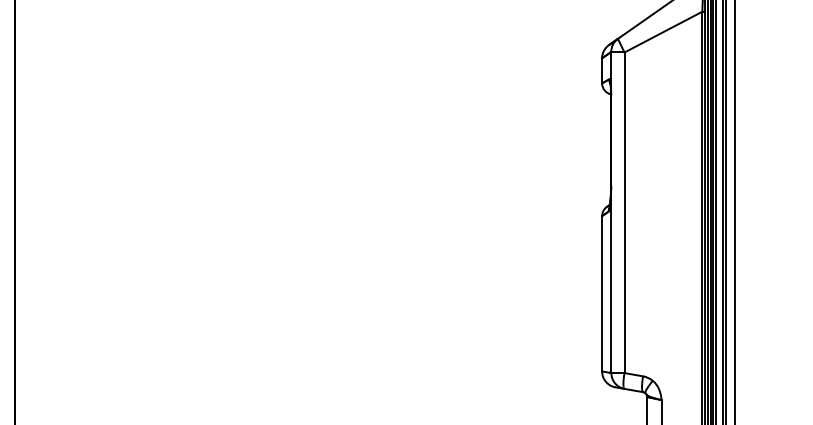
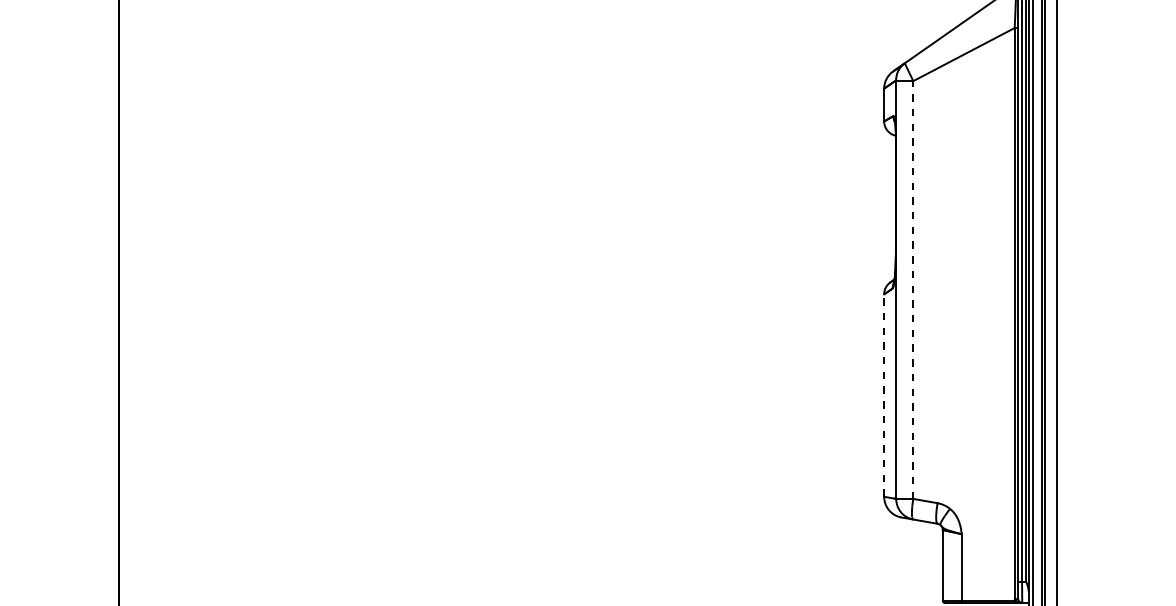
line: (624, 213) -> (913, 290), solid -> dashed
line: (602, 293) -> (884, 395), solid -> dashed

